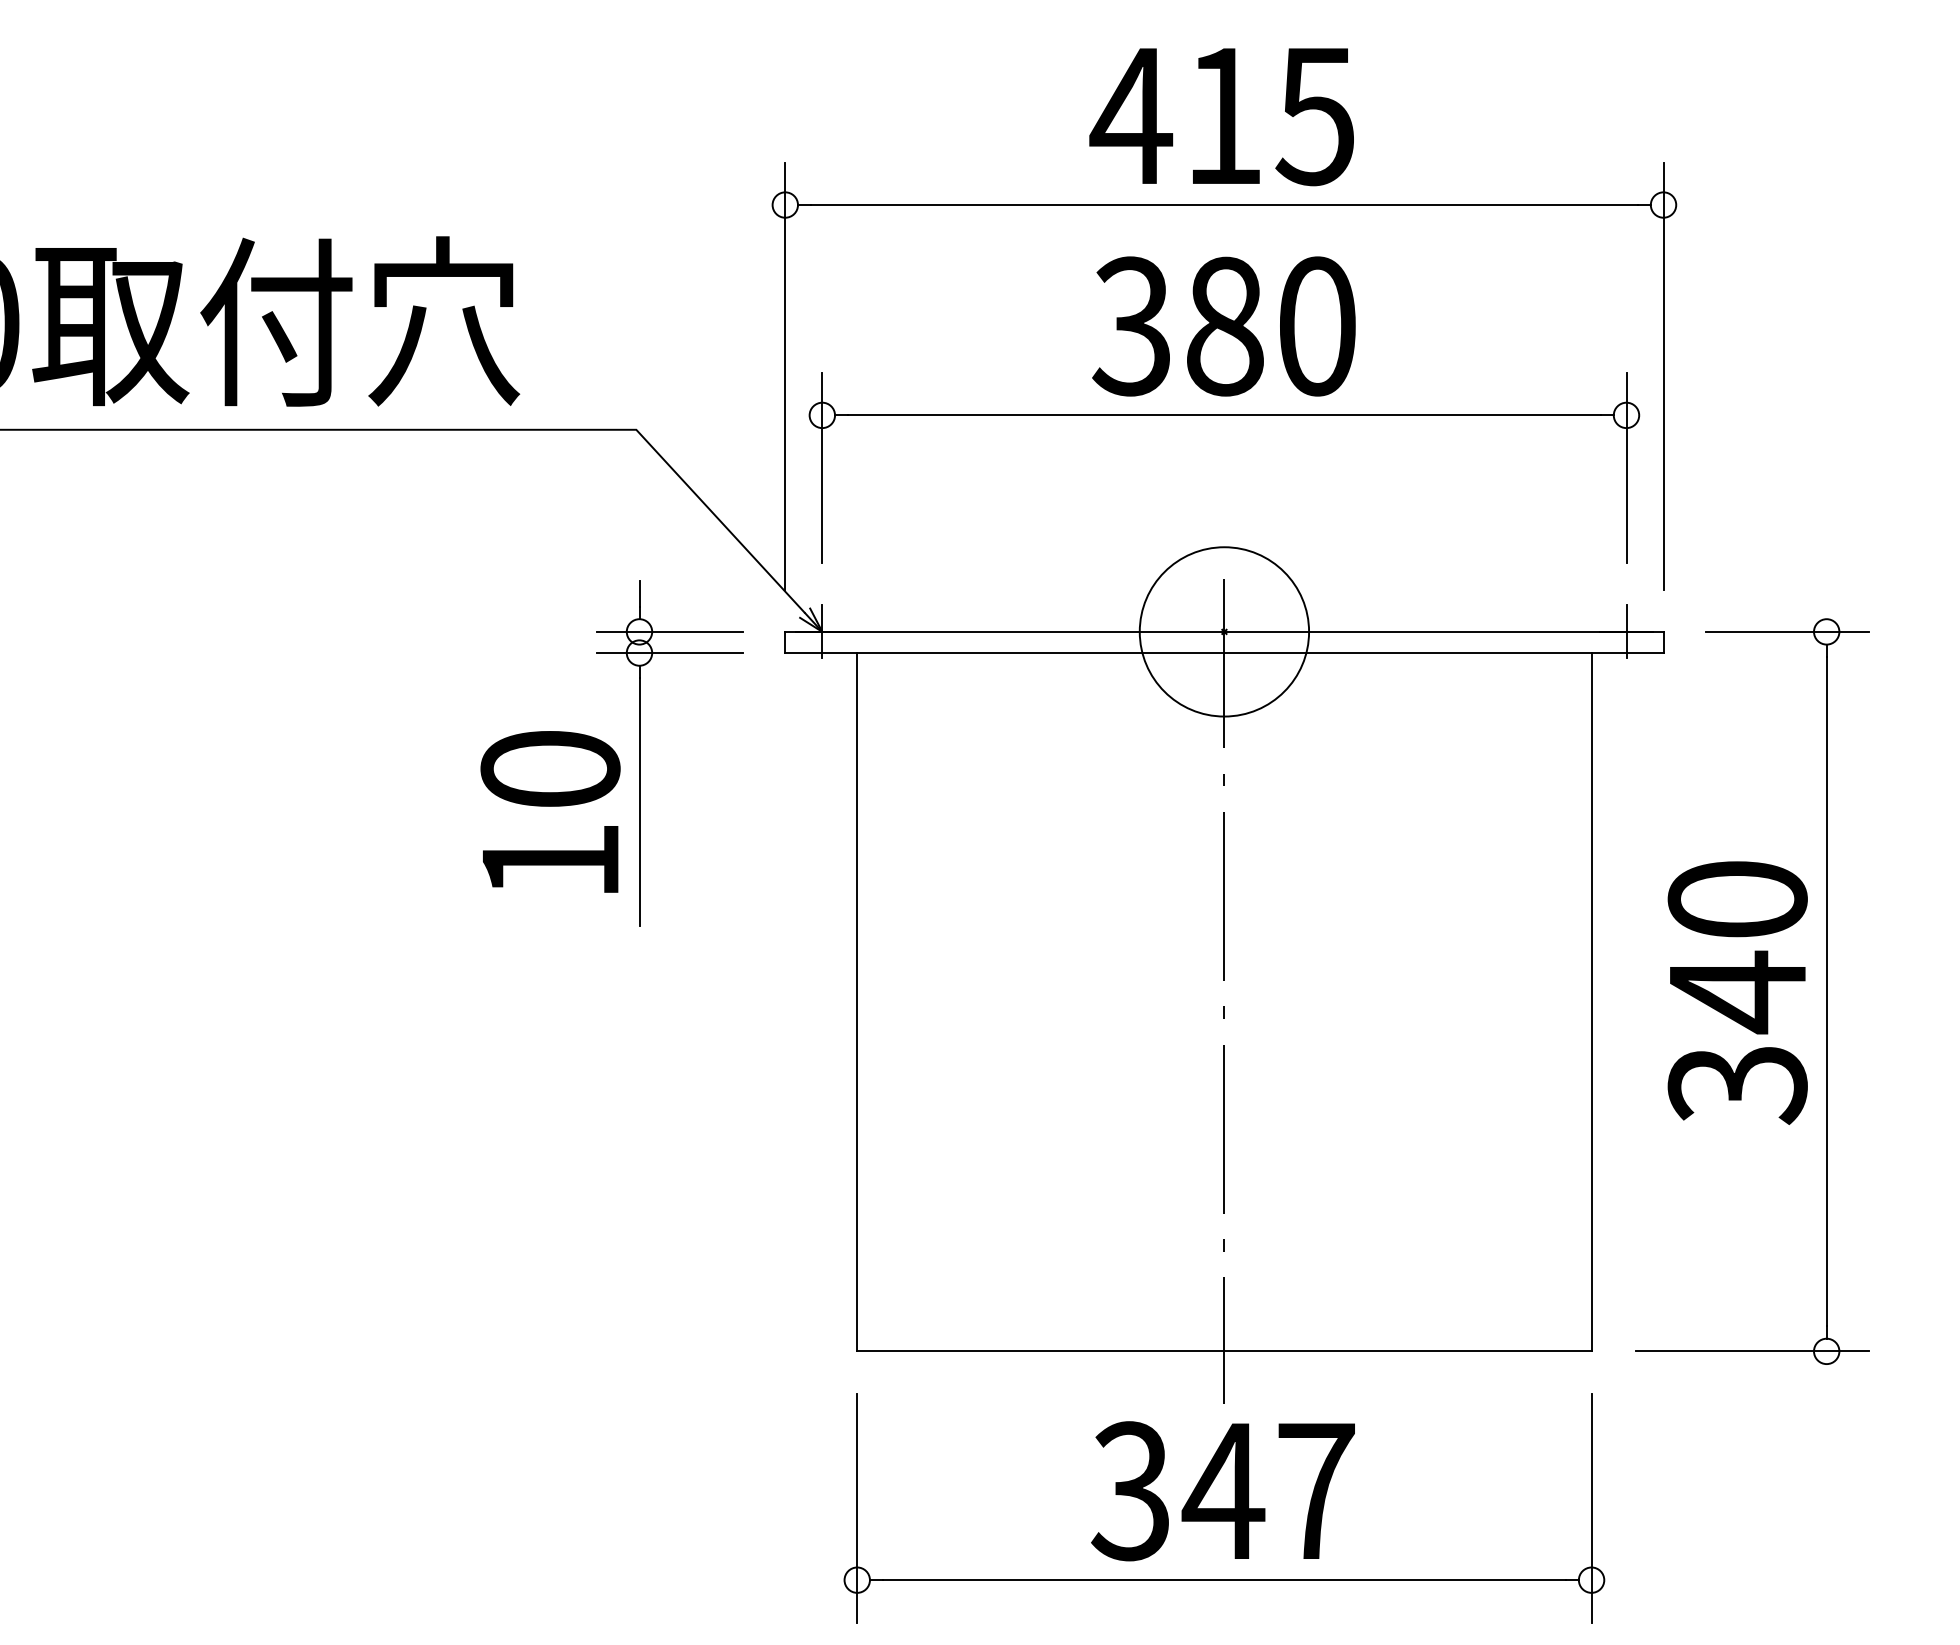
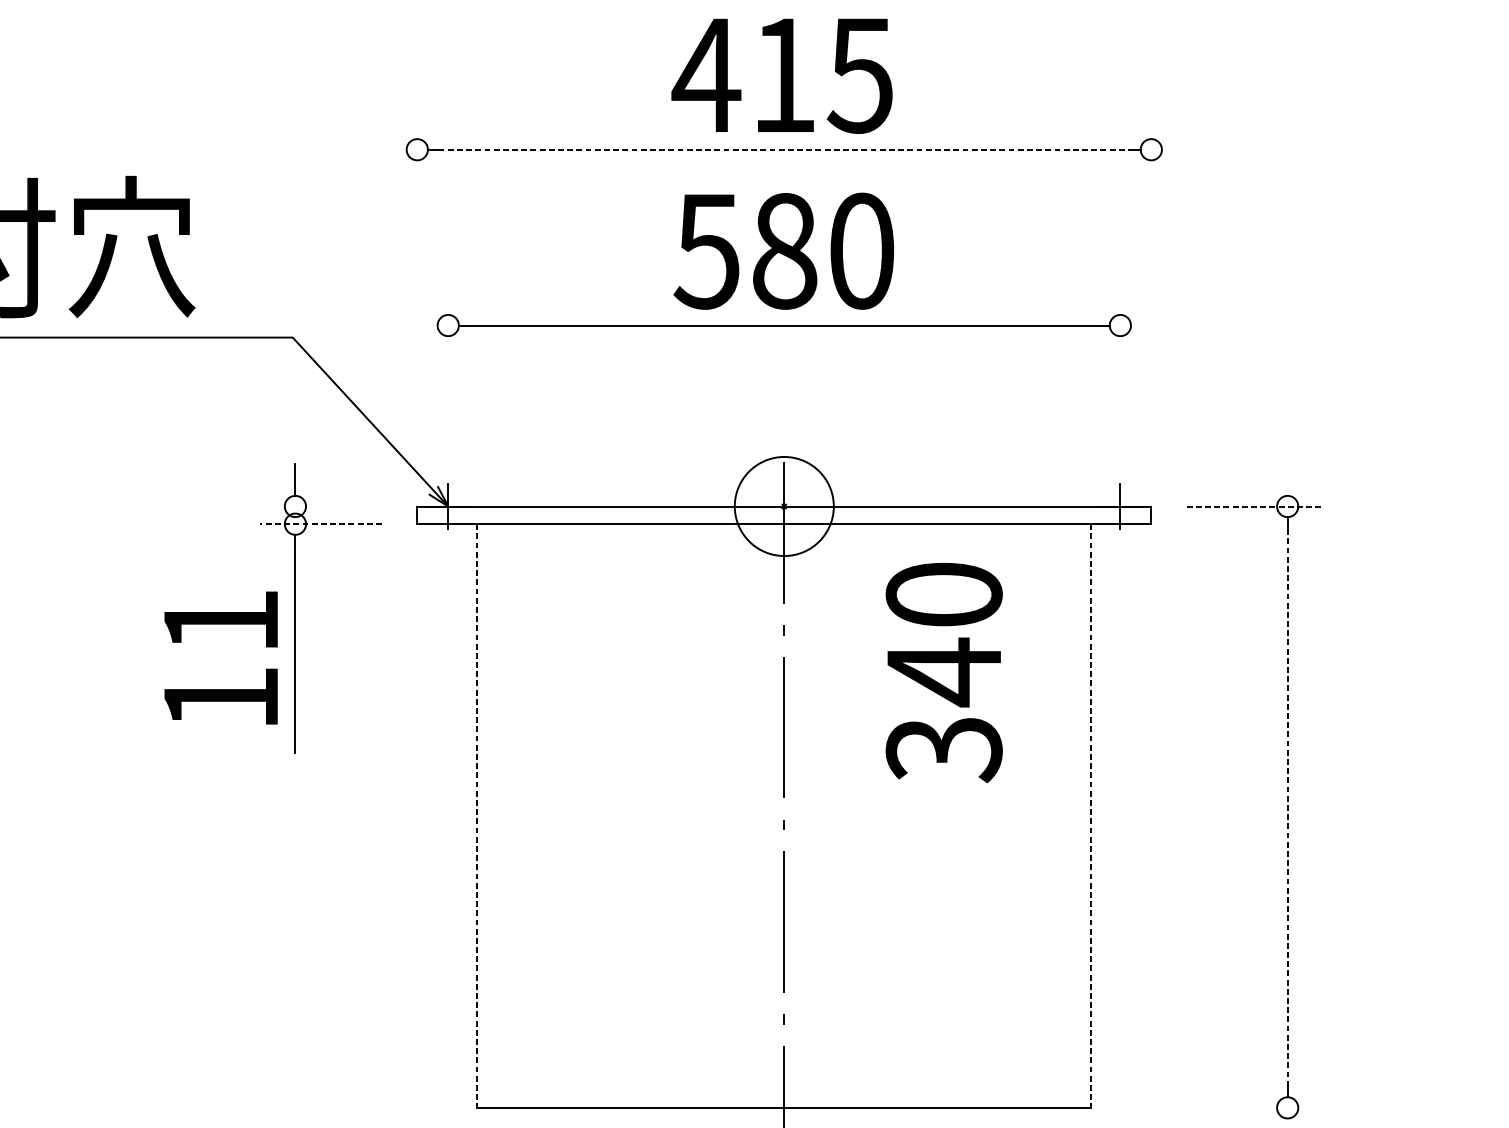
line: (1224, 205) -> (784, 150), solid -> dashed
text: (1130, 326) -> (705, 251), 380 -> 580
line: (785, 375) -> (417, 292), removed
line: (1663, 375) -> (1151, 292), removed
line: (822, 468) -> (448, 369), removed
line: (1626, 468) -> (1120, 369), removed
line: (669, 631) -> (320, 506), removed
circle: (1224, 631) -> (784, 506), size x0.7
line: (1787, 631) -> (1254, 506), solid -> dashed
line: (670, 653) -> (321, 524), solid -> dashed
text: (550, 768) -> (221, 620), 10 -> 11
line: (1826, 991) -> (1287, 807), solid -> dashed
text: (1737, 992) -> (944, 672), moved
line: (857, 1002) -> (477, 816), solid -> dashed
line: (1591, 1002) -> (1091, 816), solid -> dashed
line: (1752, 1351) -> (1225, 1107), removed

